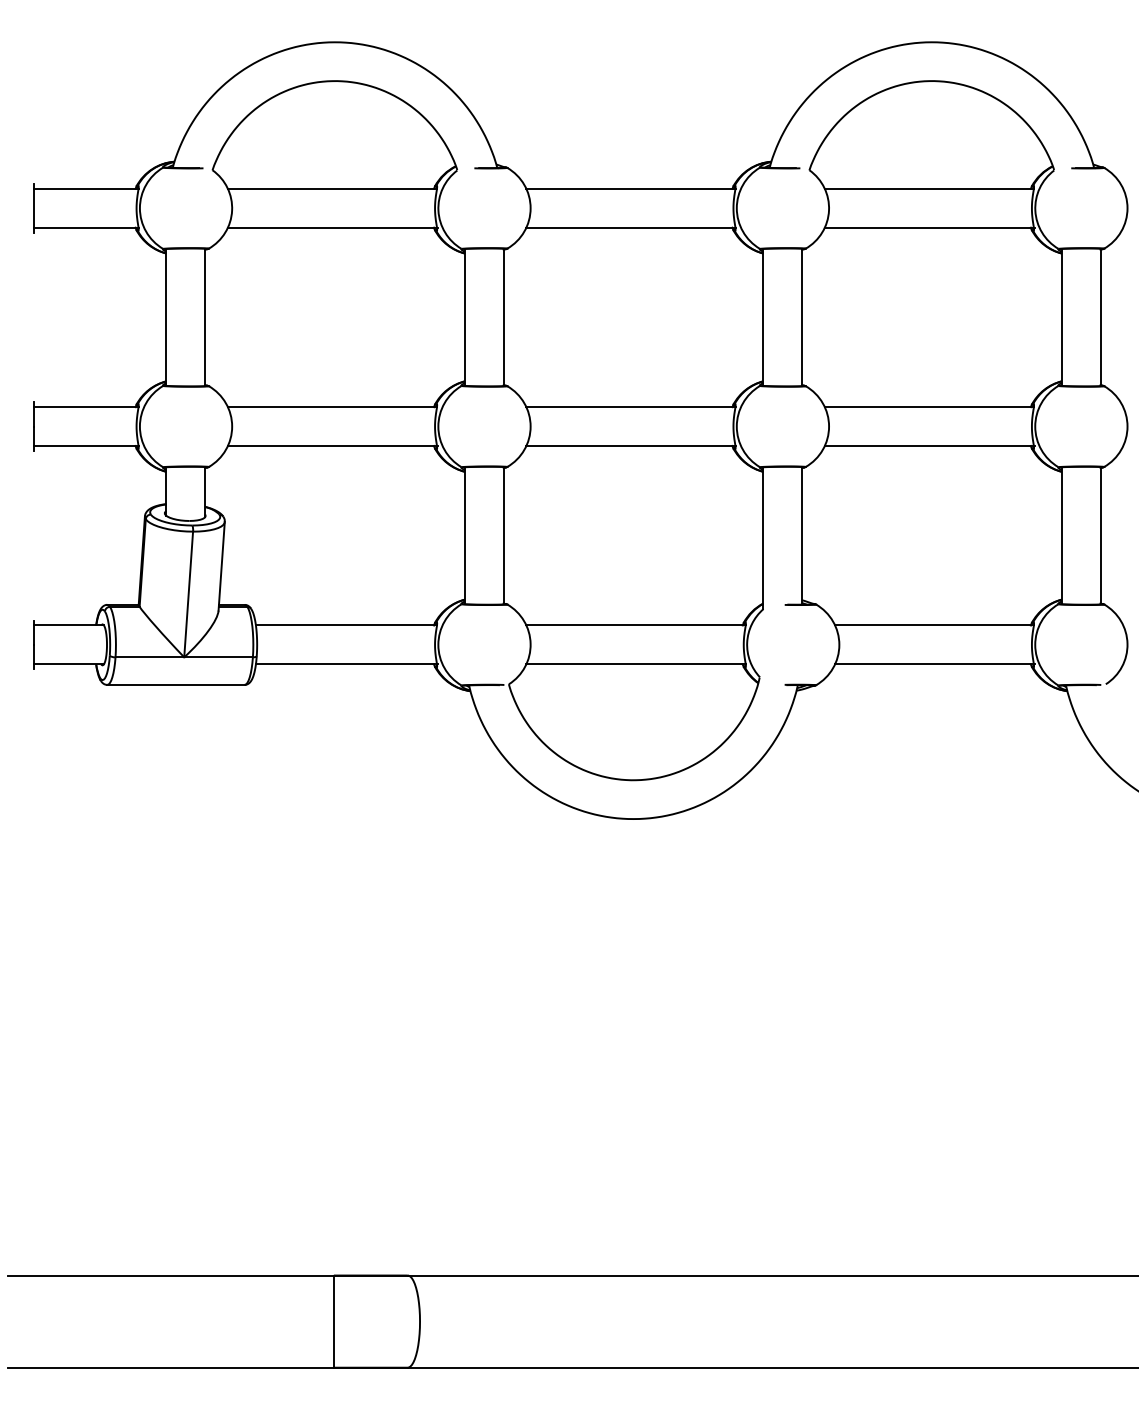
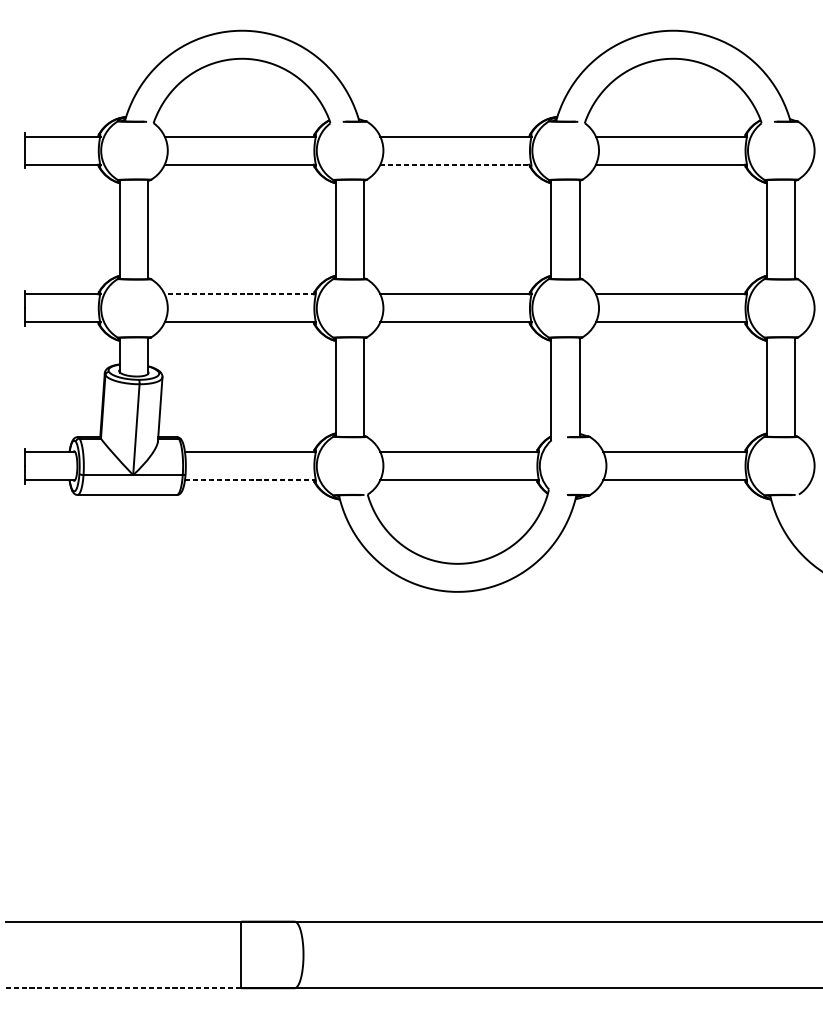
line: (631, 227) -> (456, 164), solid -> dashed
line: (332, 407) -> (240, 294), solid -> dashed
line: (346, 664) -> (250, 480), solid -> dashed
line: (171, 1367) -> (123, 988), solid -> dashed

